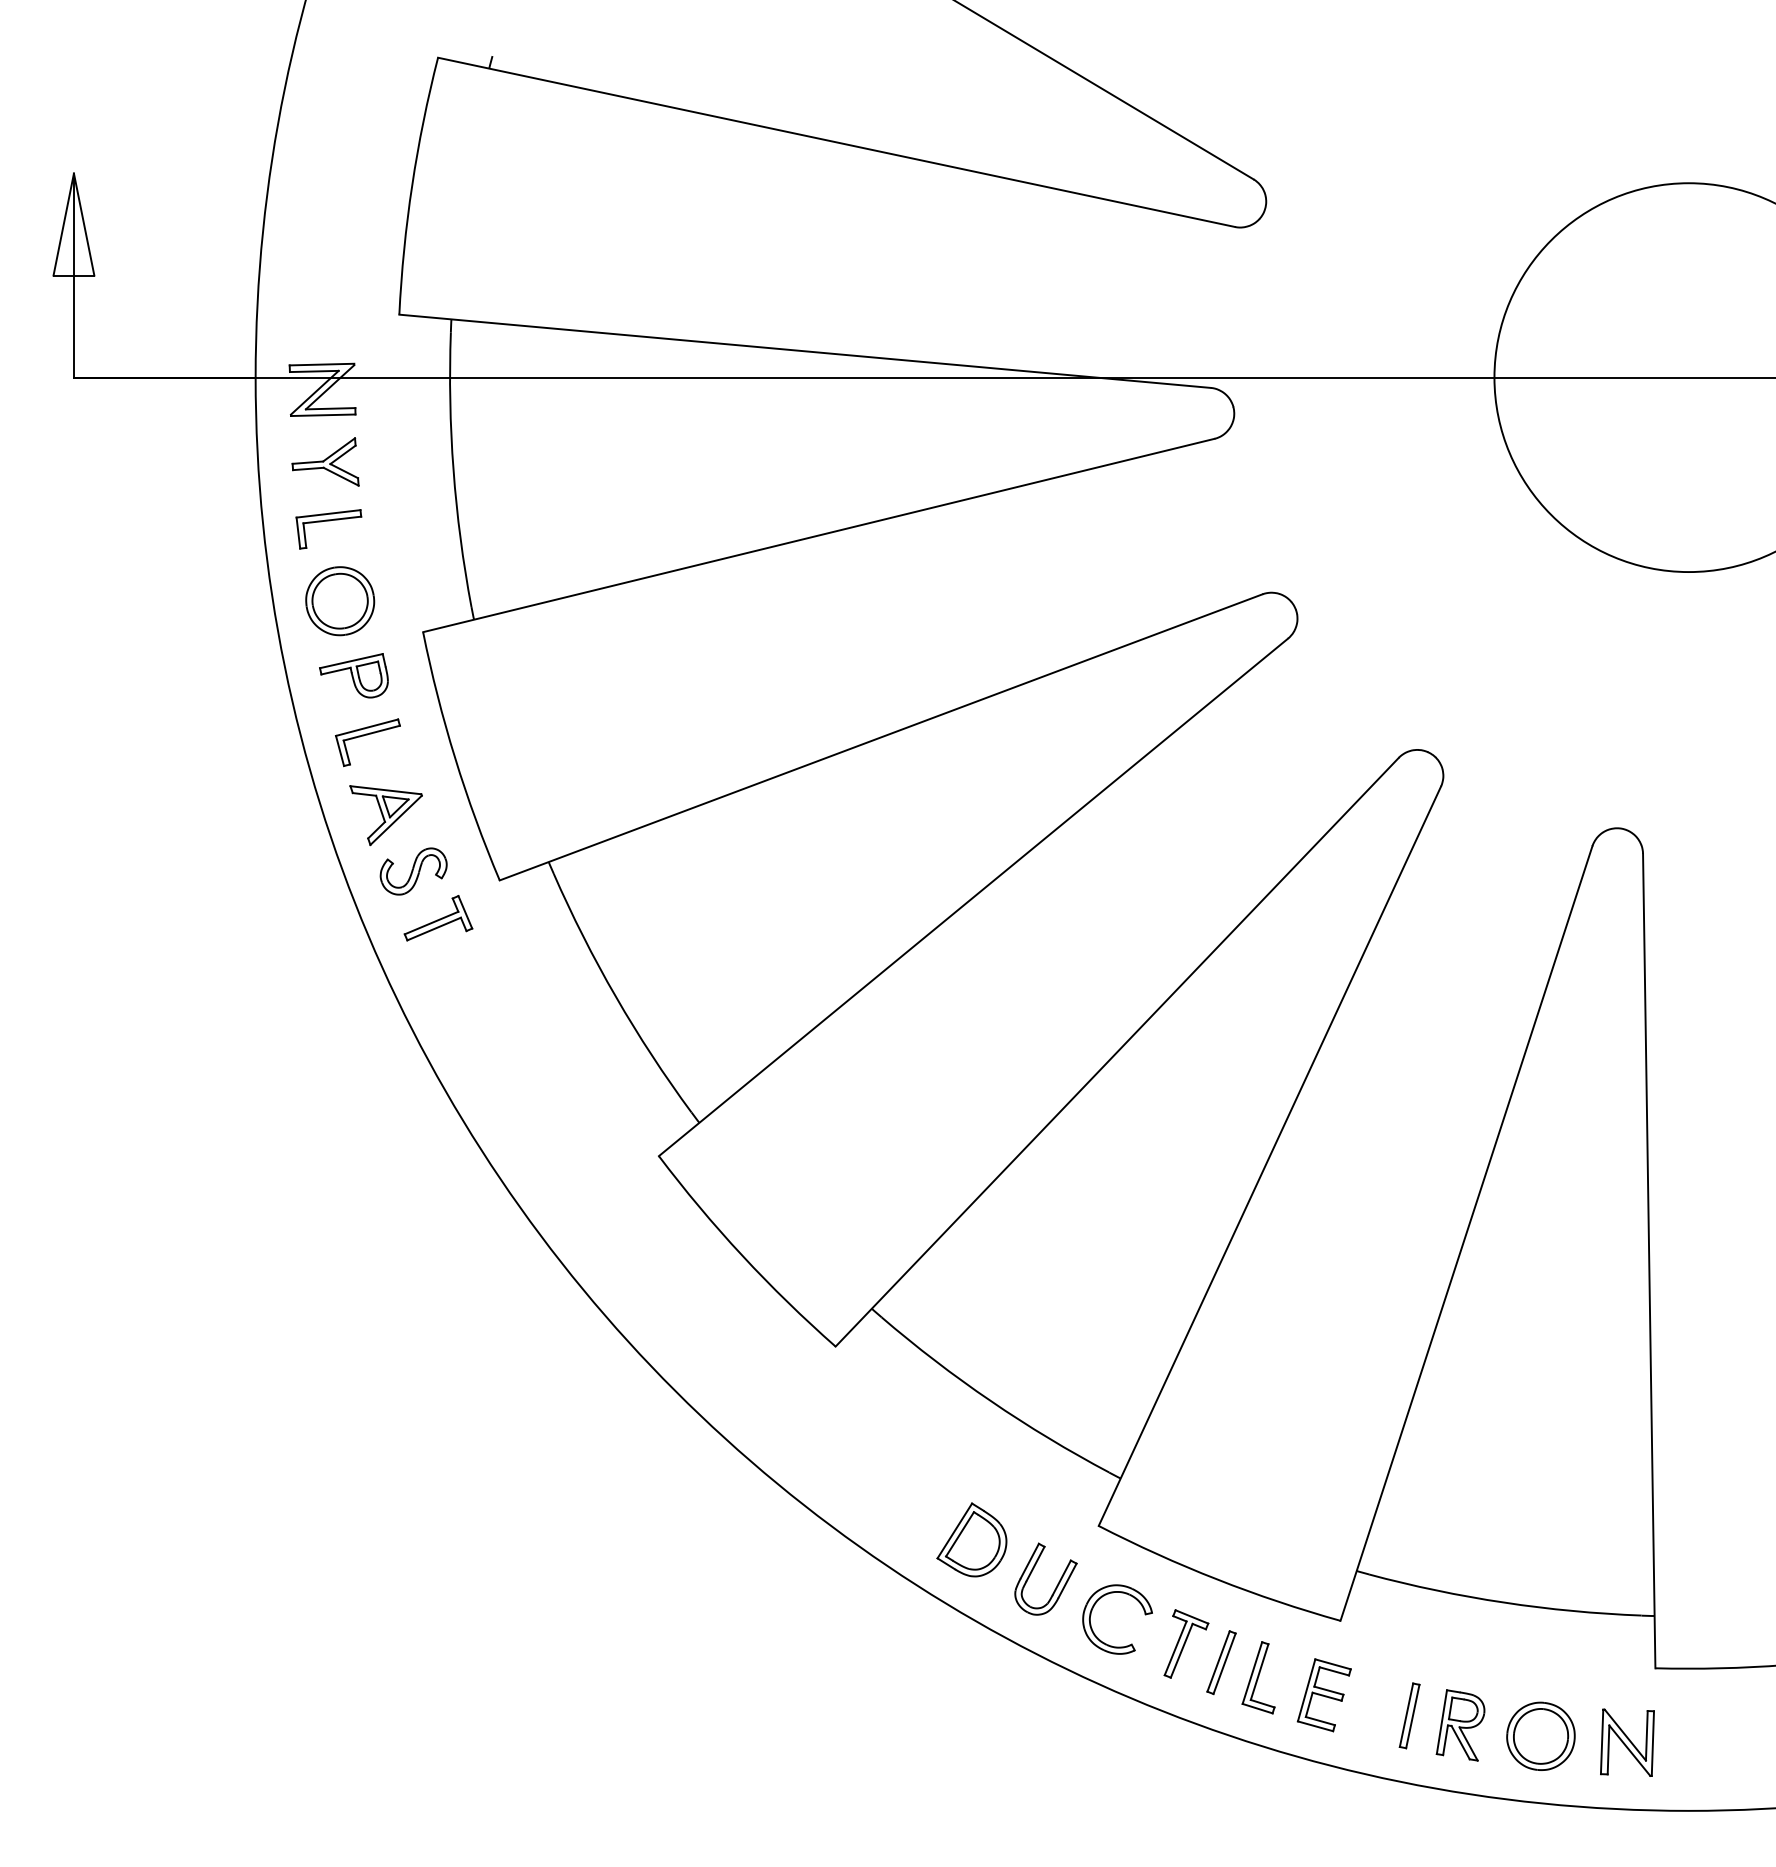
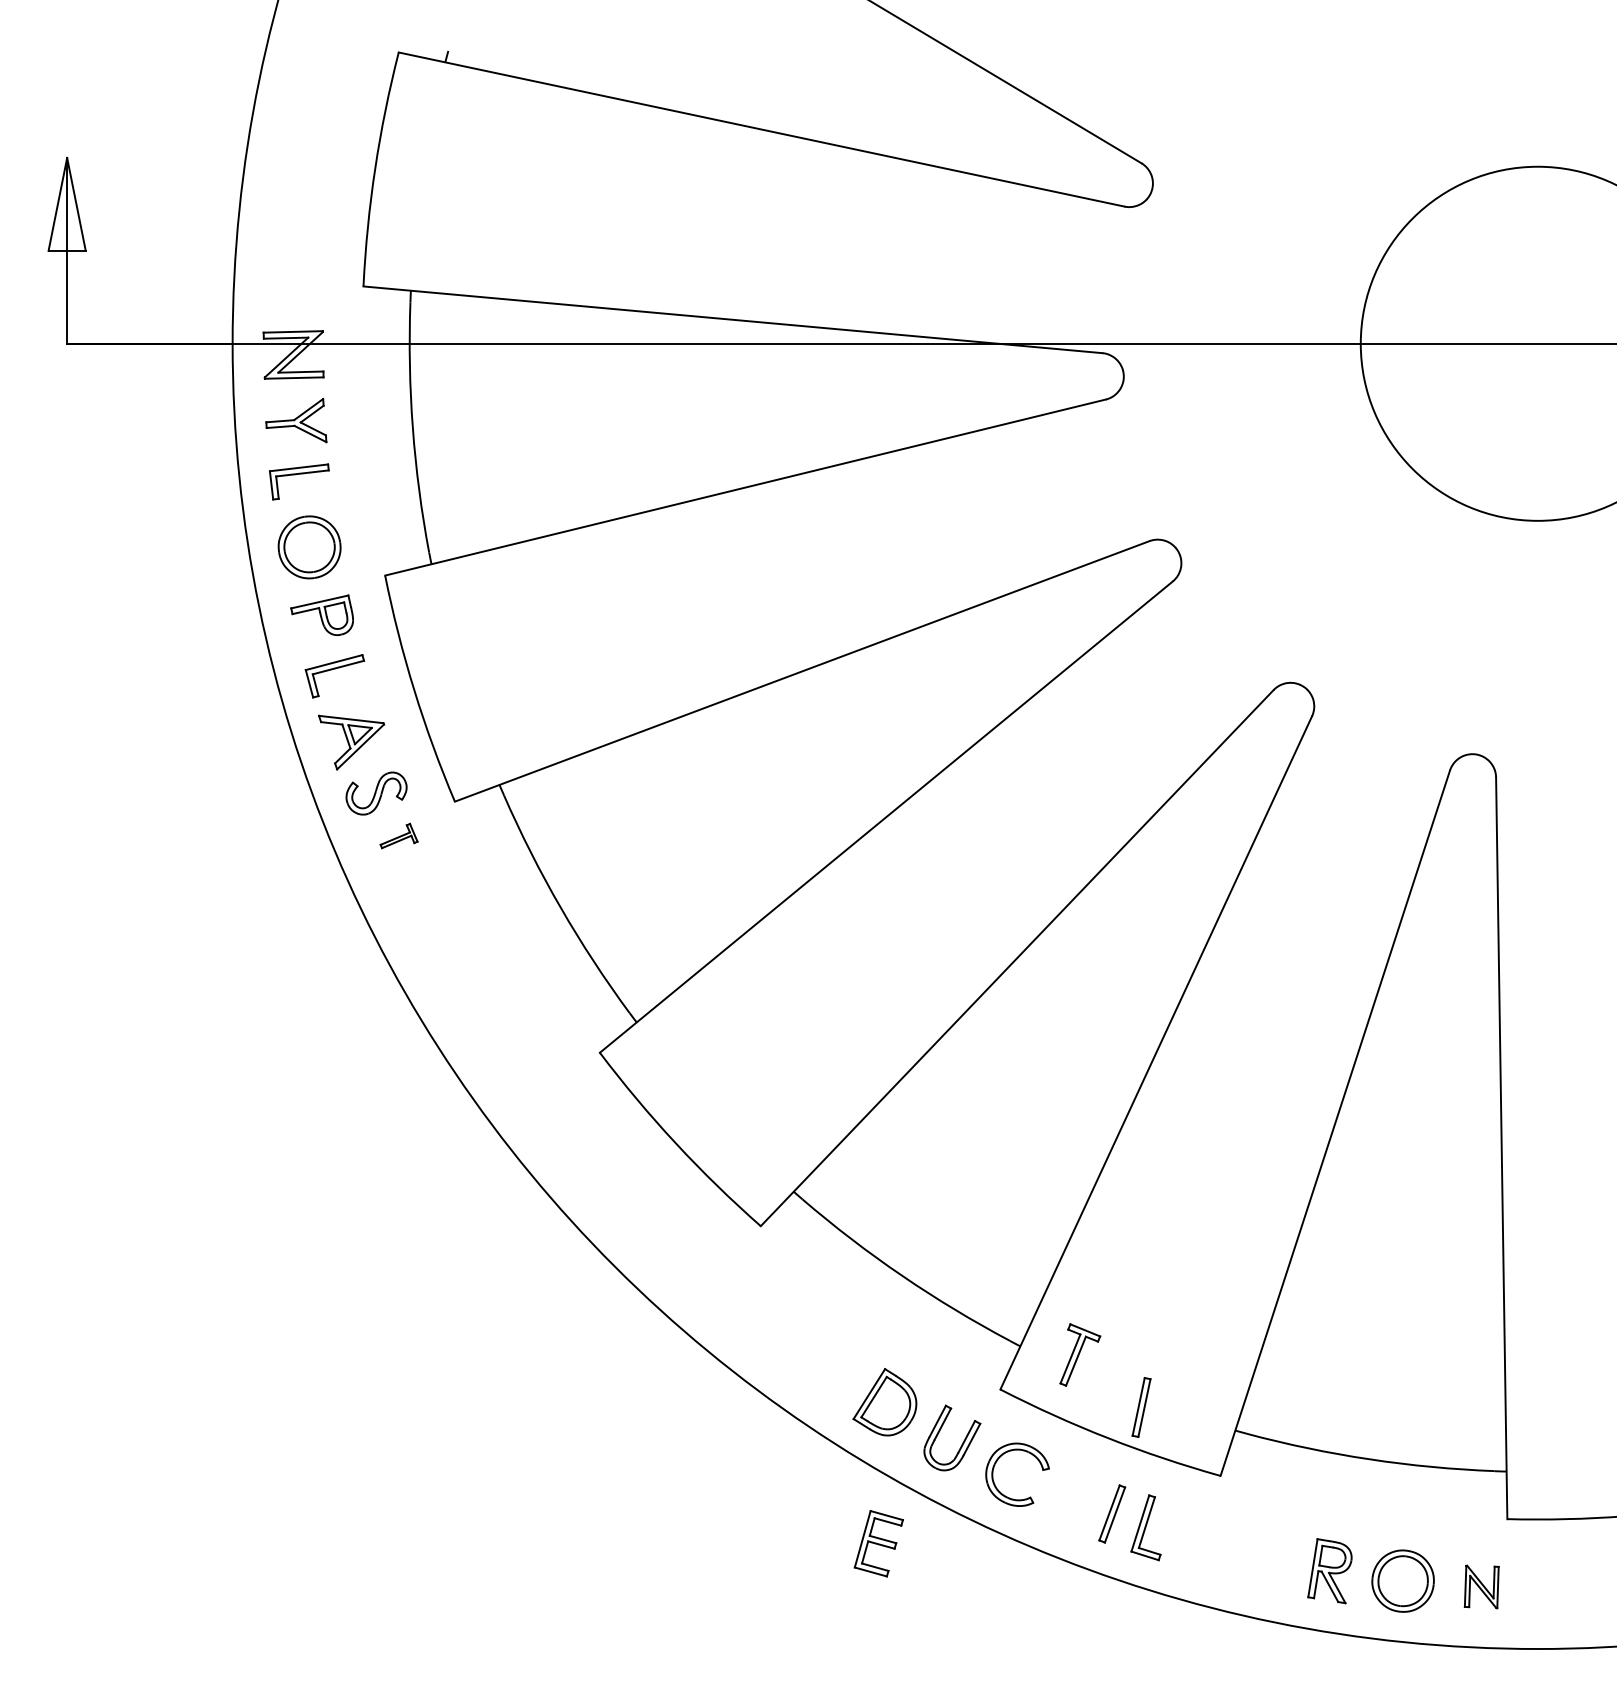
part: (437, 917) -> (398, 835), size x0.6
part: (1186, 1643) -> (1080, 1354), moved
part: (1323, 1695) -> (878, 1543), moved
part: (1409, 1715) -> (1141, 1407), moved
part: (1627, 1742) -> (1481, 1586), size x0.7

